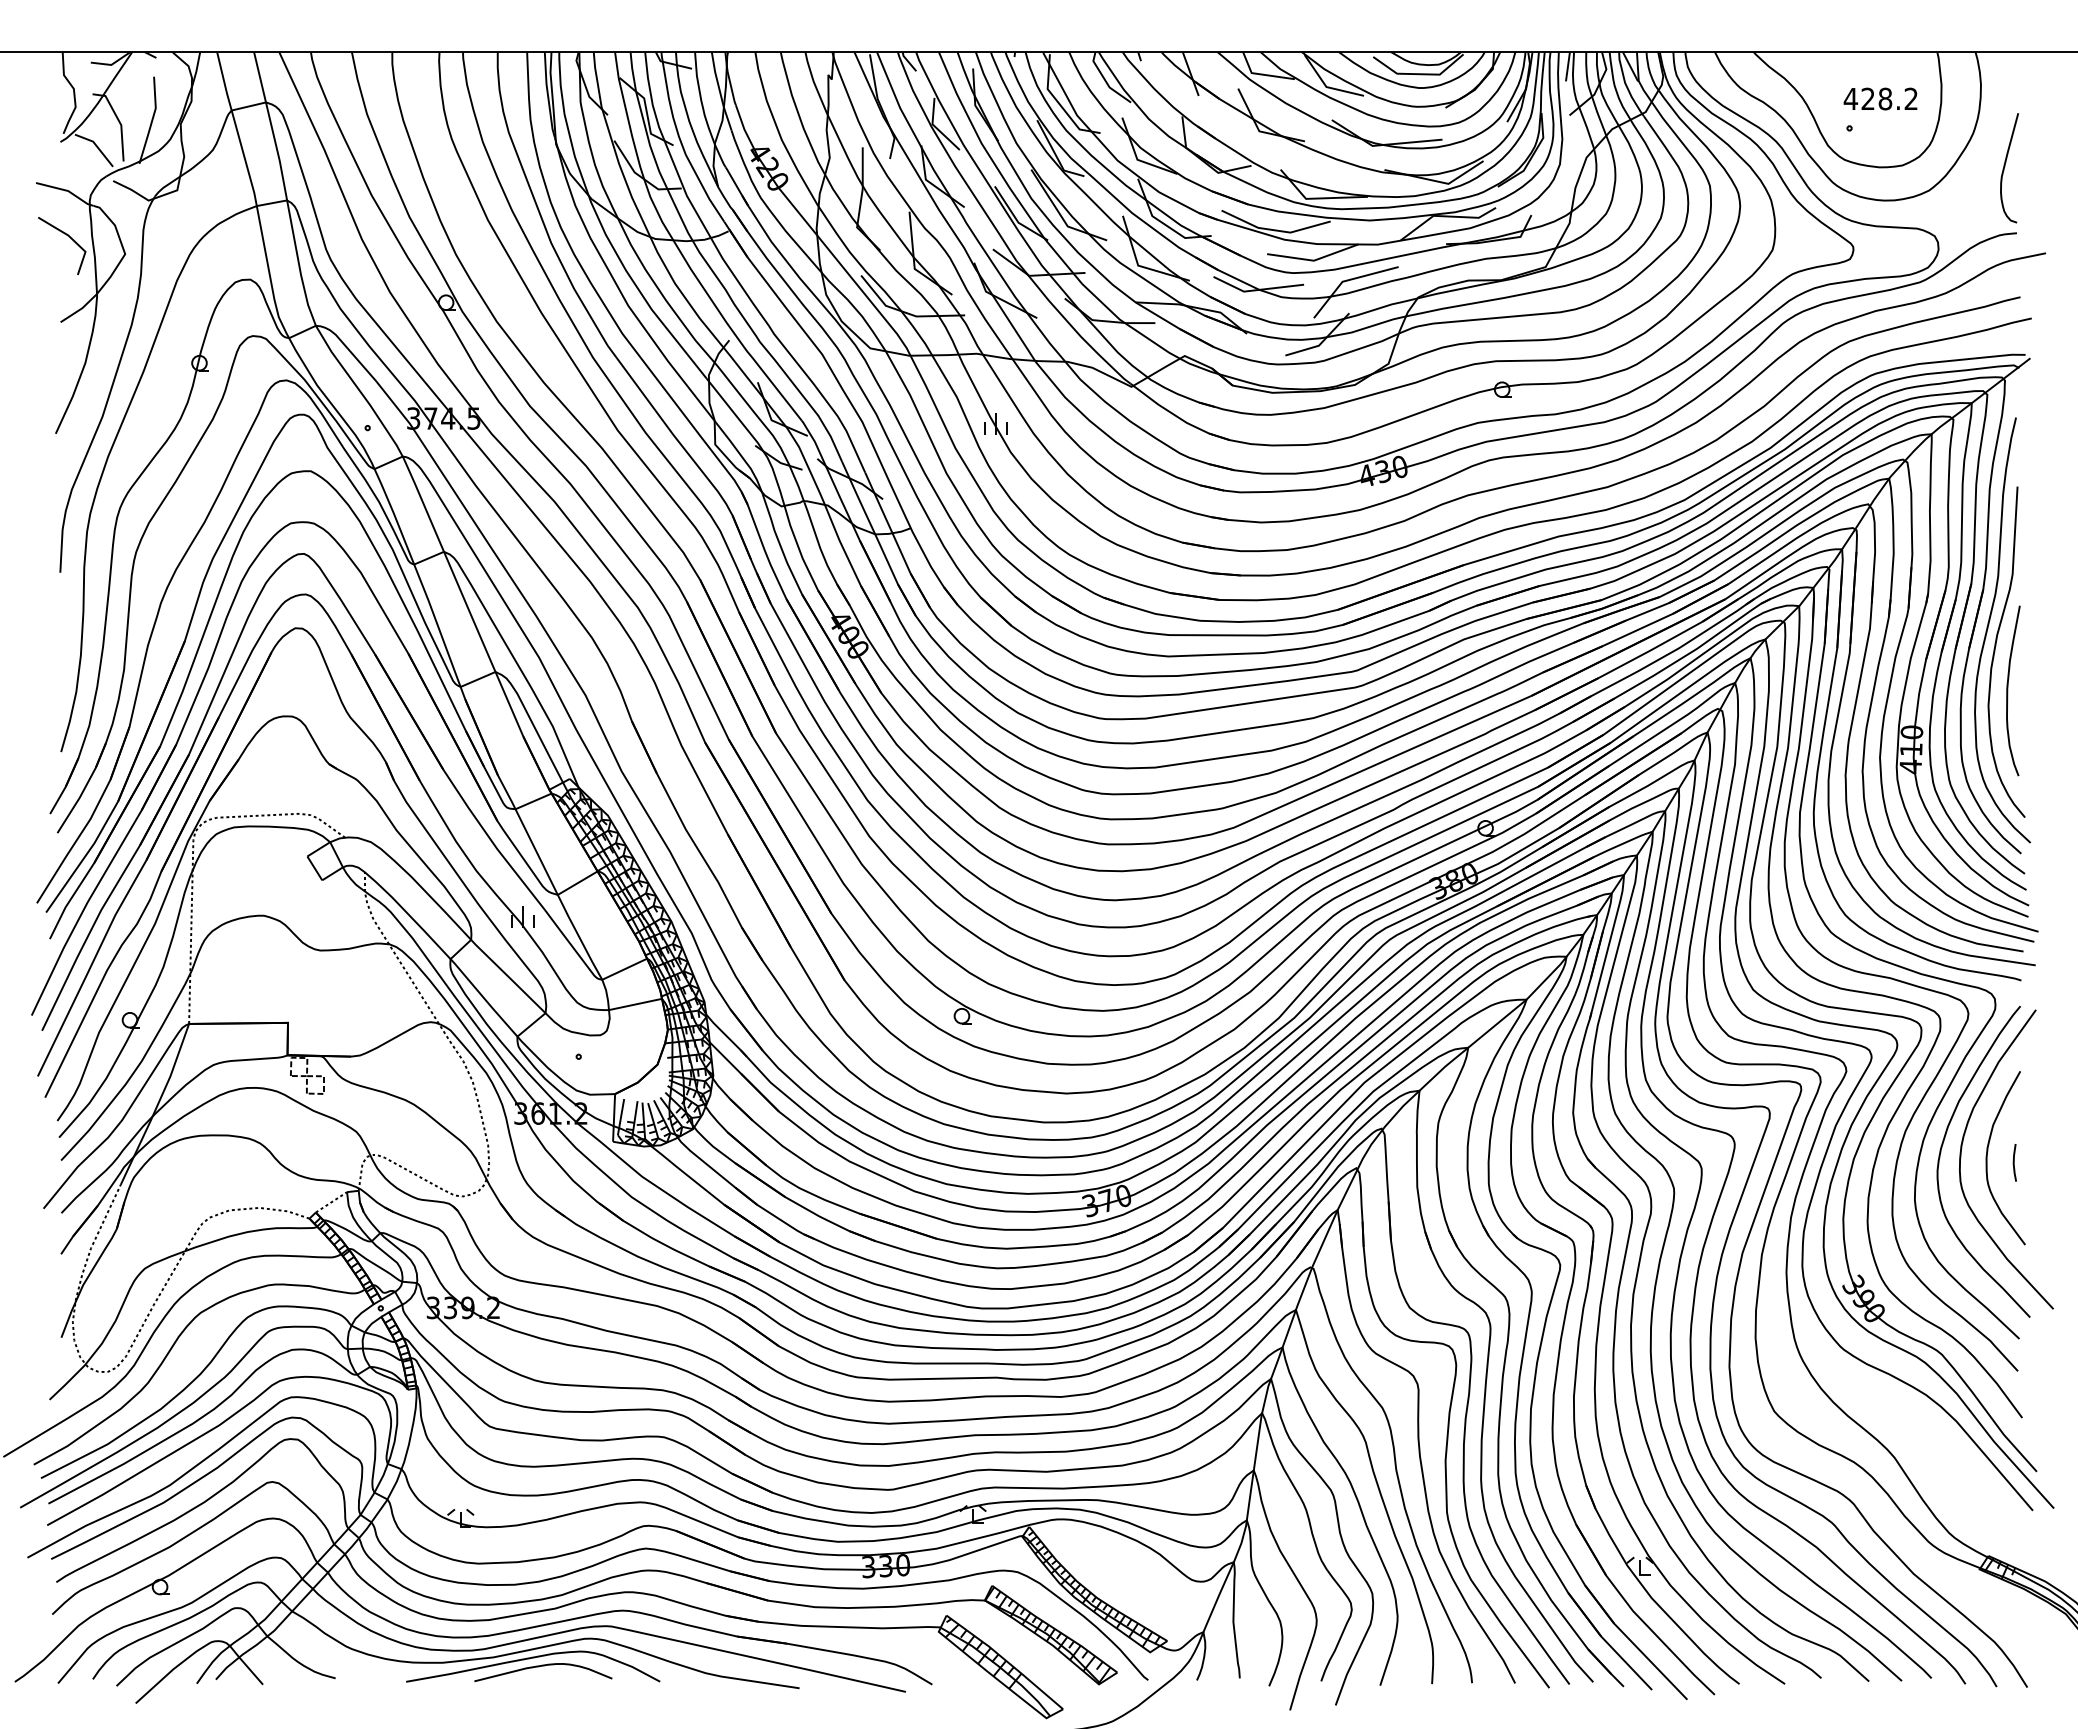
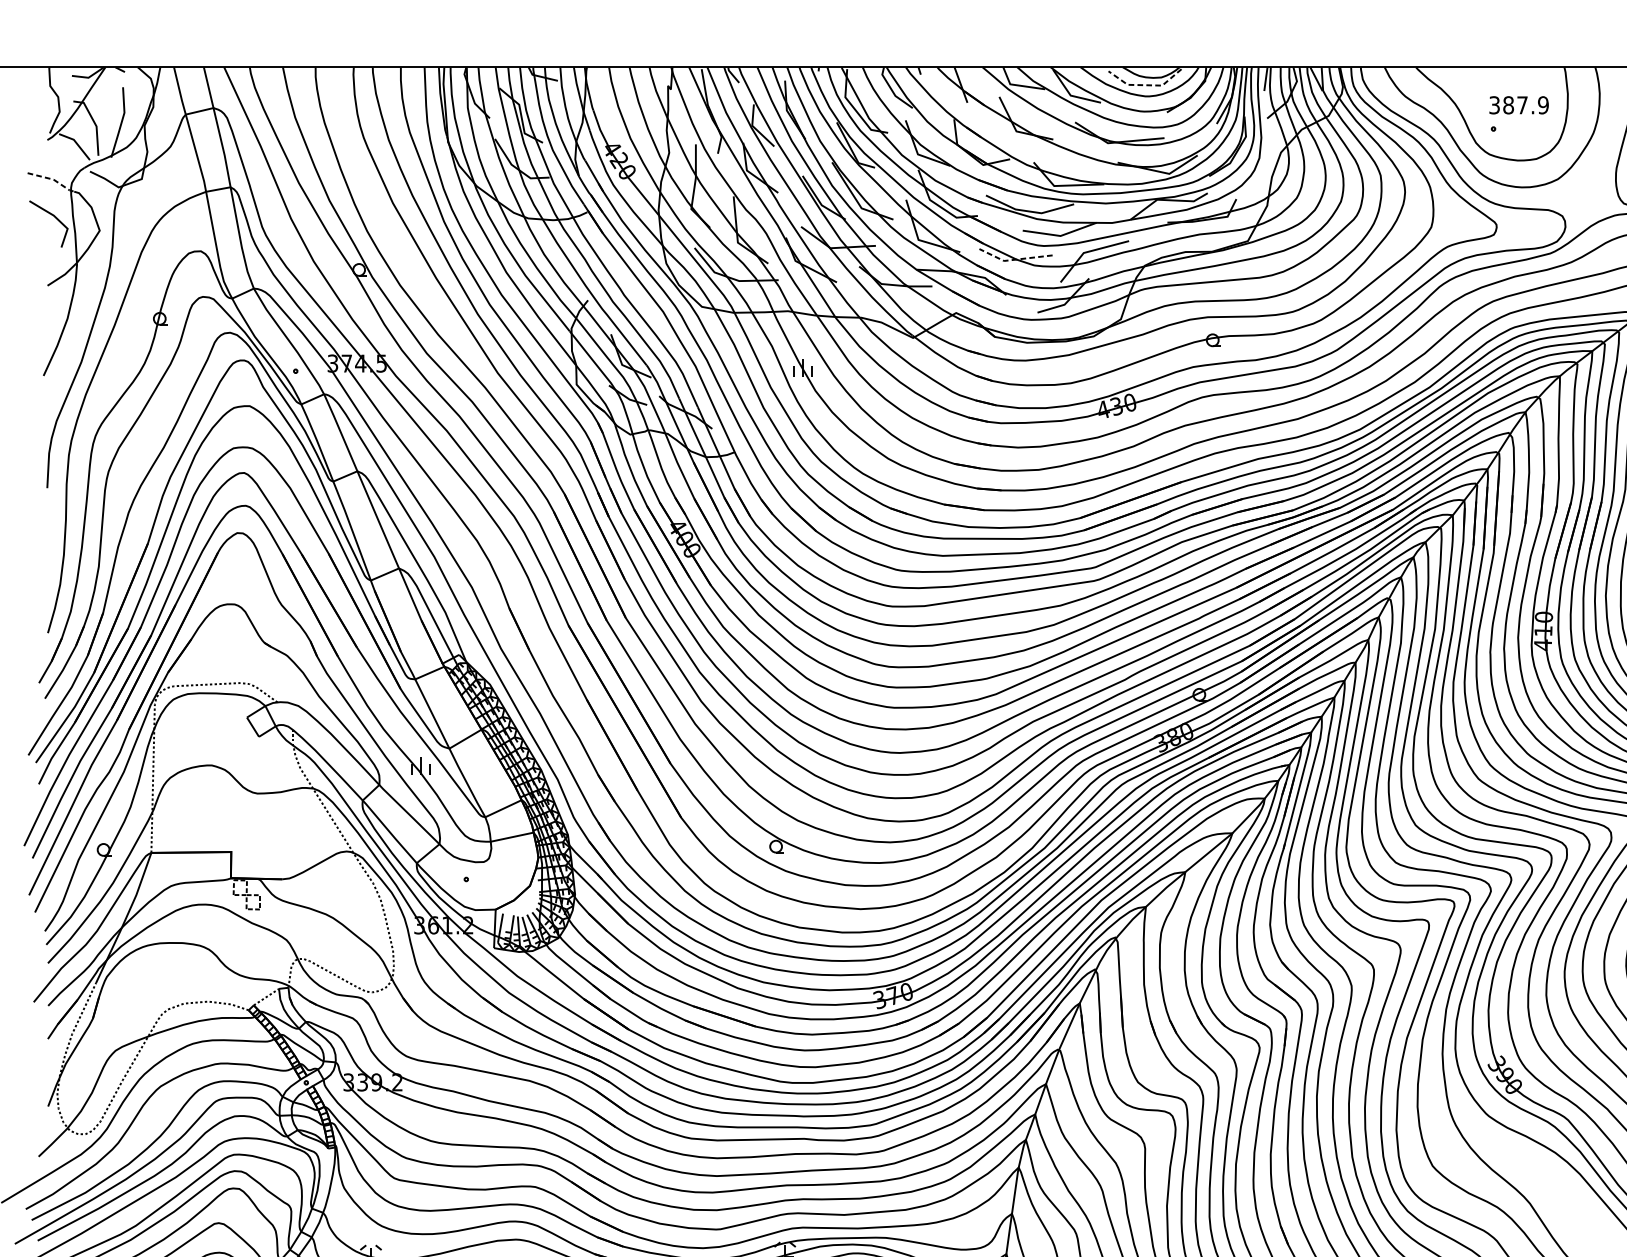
line: (1418, 74) -> (1145, 85), solid -> dashed
text: (1880, 98) -> (1518, 104), 428.2 -> 387.9
line: (68, 191) -> (53, 180), solid -> dashed
line: (1256, 290) -> (1014, 260), solid -> dashed

